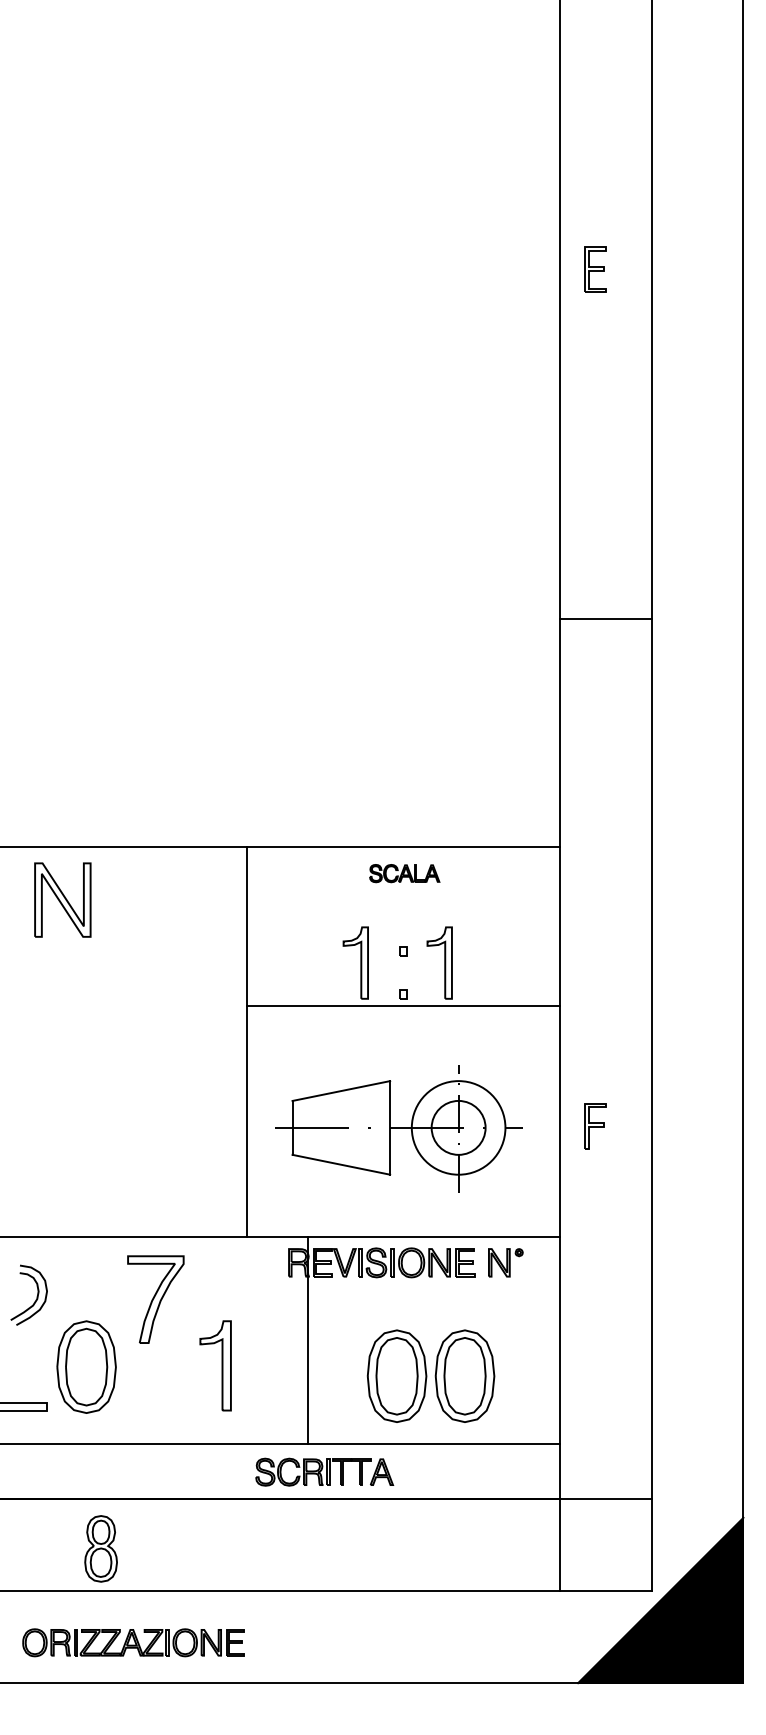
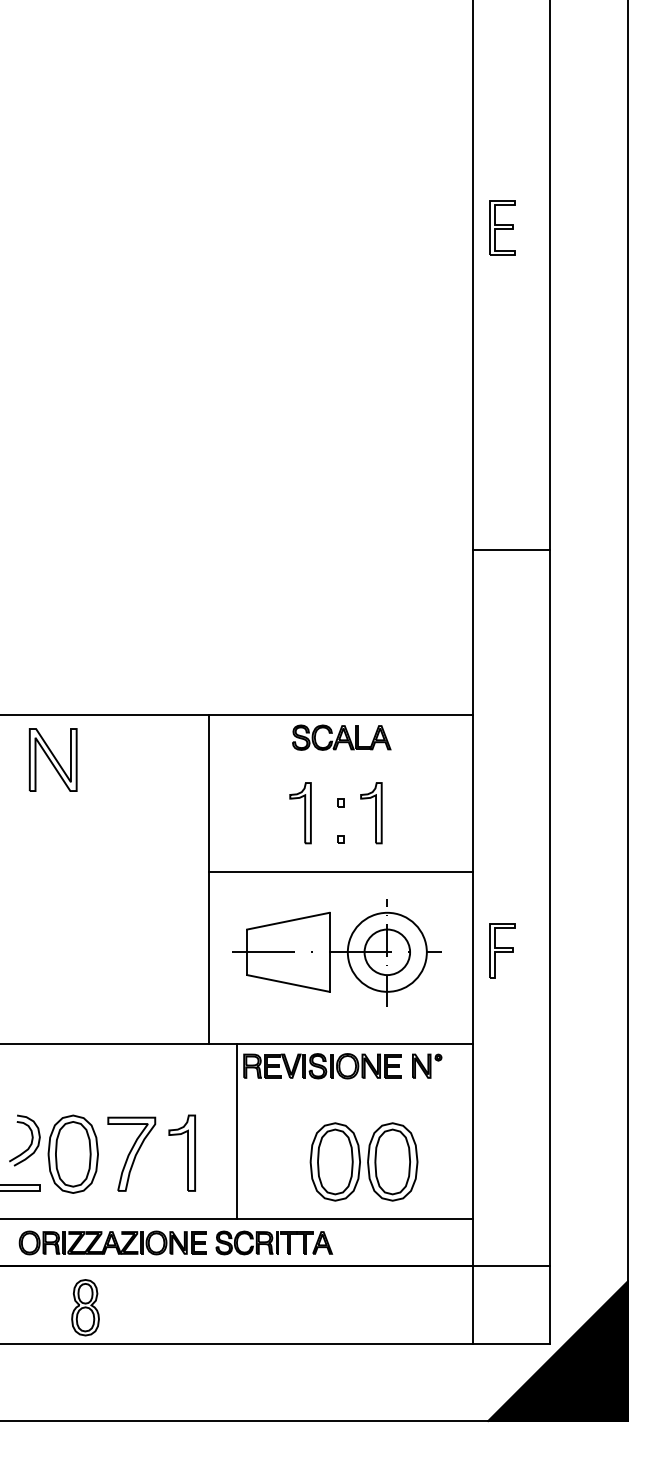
part: (595, 269) -> (502, 227), size x1.43
line: (605, 618) -> (511, 549), moved
part: (404, 873) -> (341, 737), size x1.67
line: (403, 1006) -> (340, 872), moved
part: (595, 1125) -> (502, 950), size x1.43
part: (35, 1298) -> (30, 1143), moved
part: (155, 1298) -> (131, 1153), moved
line: (307, 1340) -> (236, 1131), moved
part: (133, 1642) -> (112, 1242), moved

